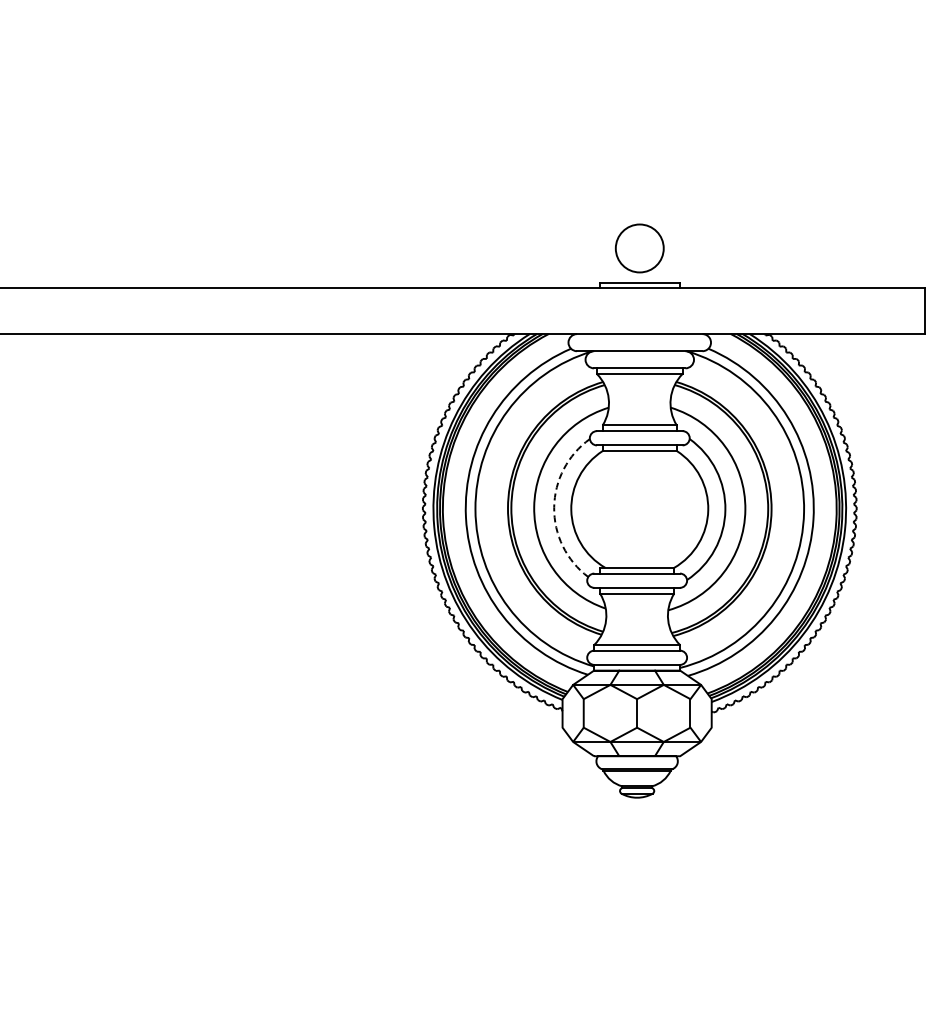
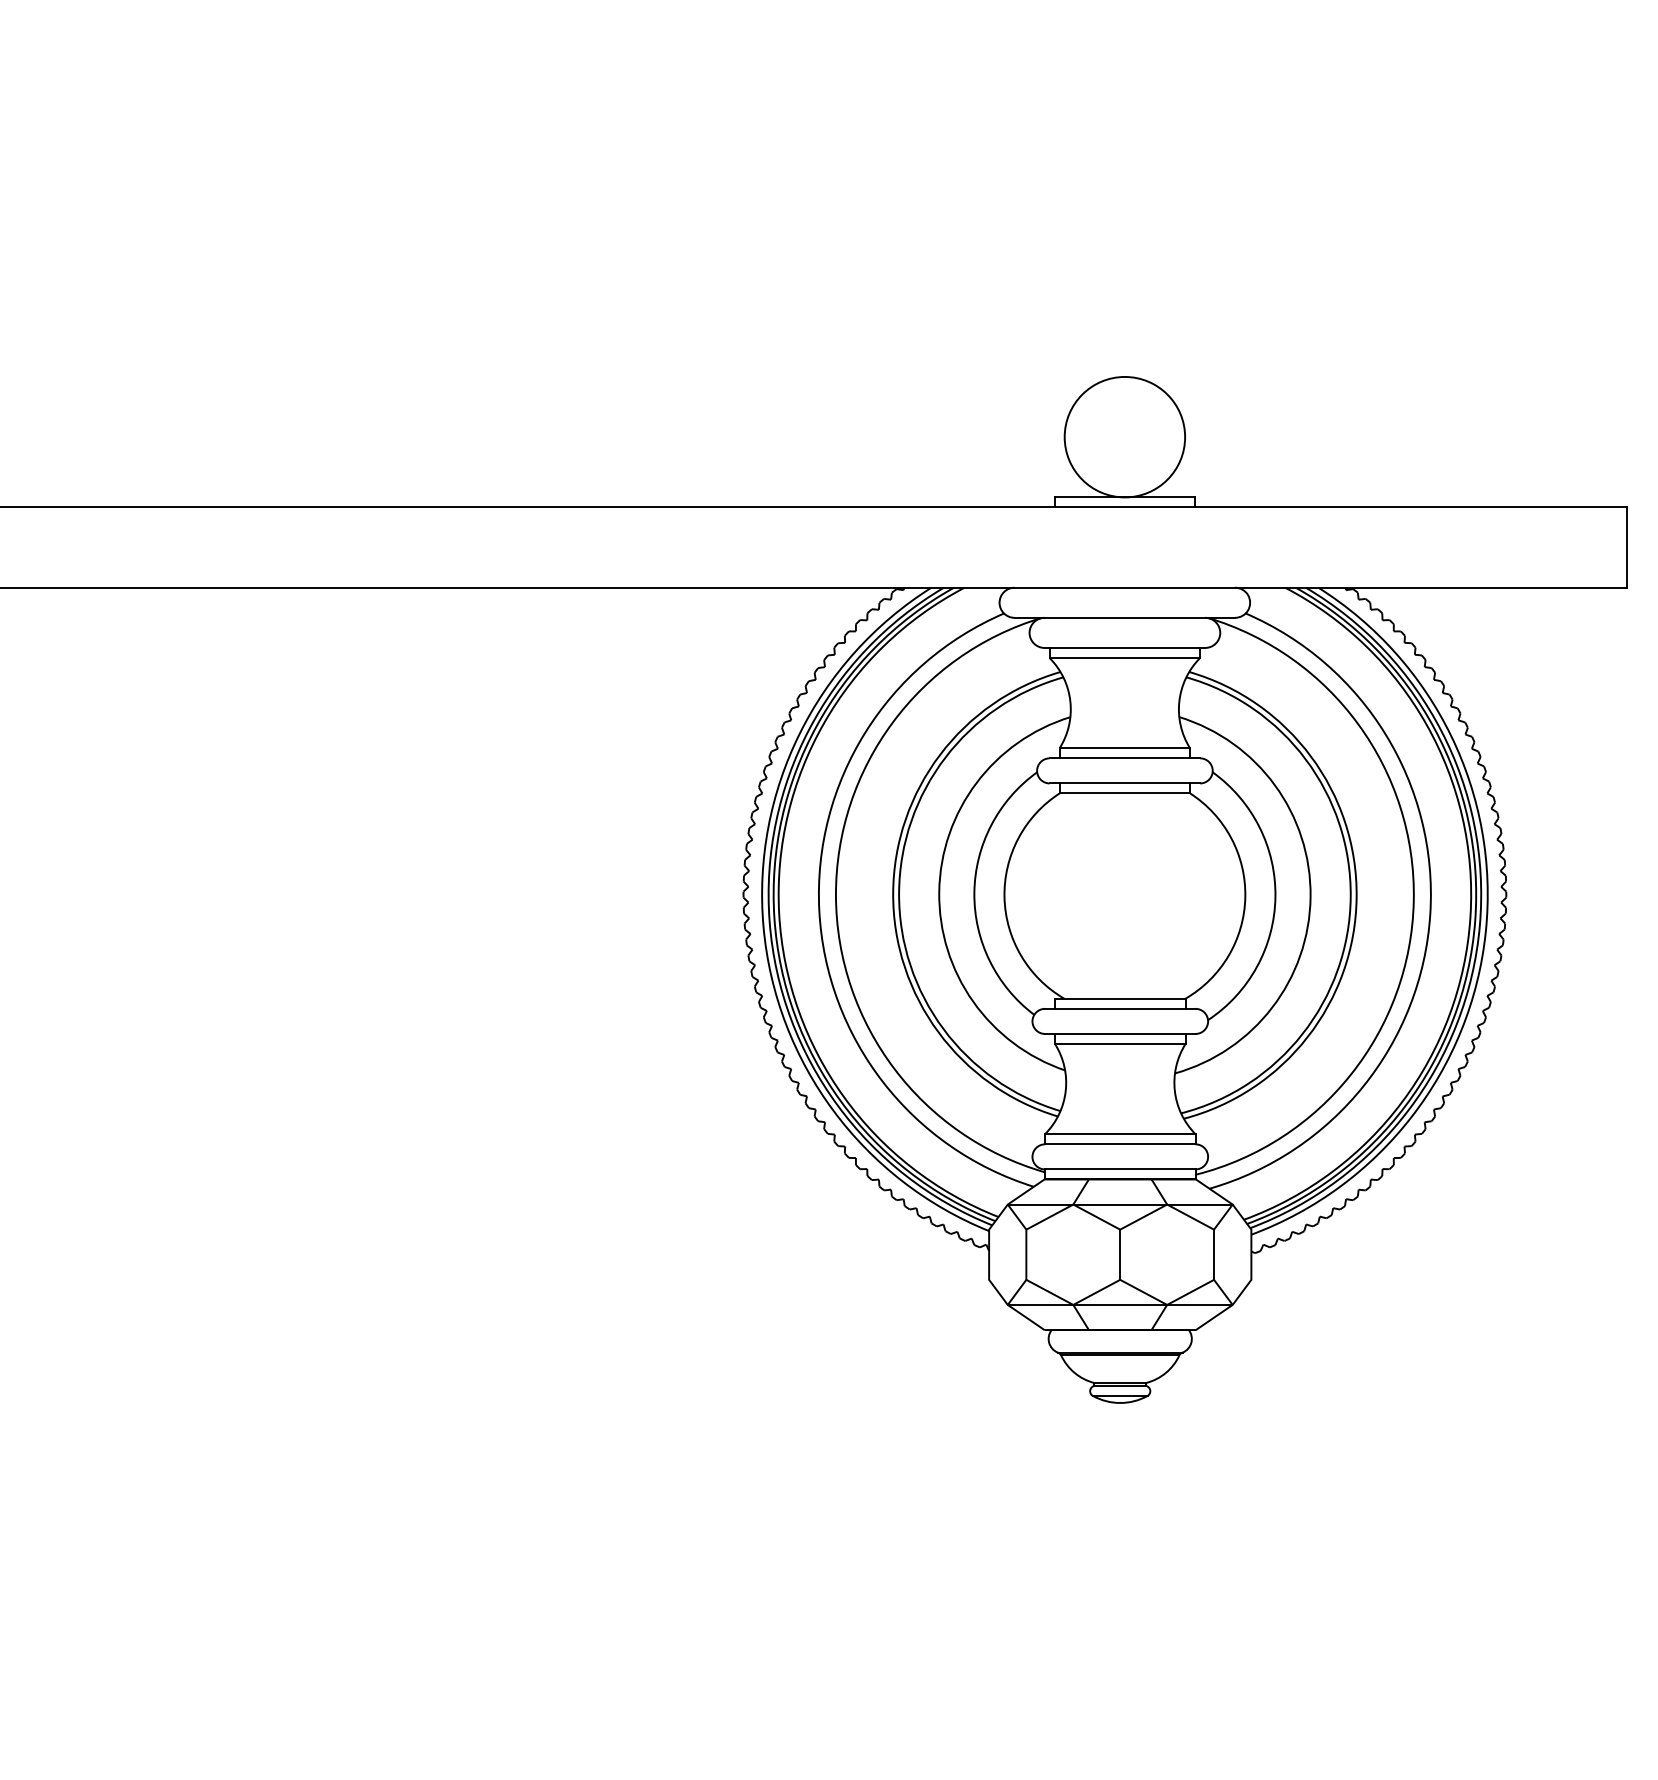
circle: (639, 248) -> (1124, 437), size x1.43
arc: (554, 507) -> (974, 892), dashed -> solid

